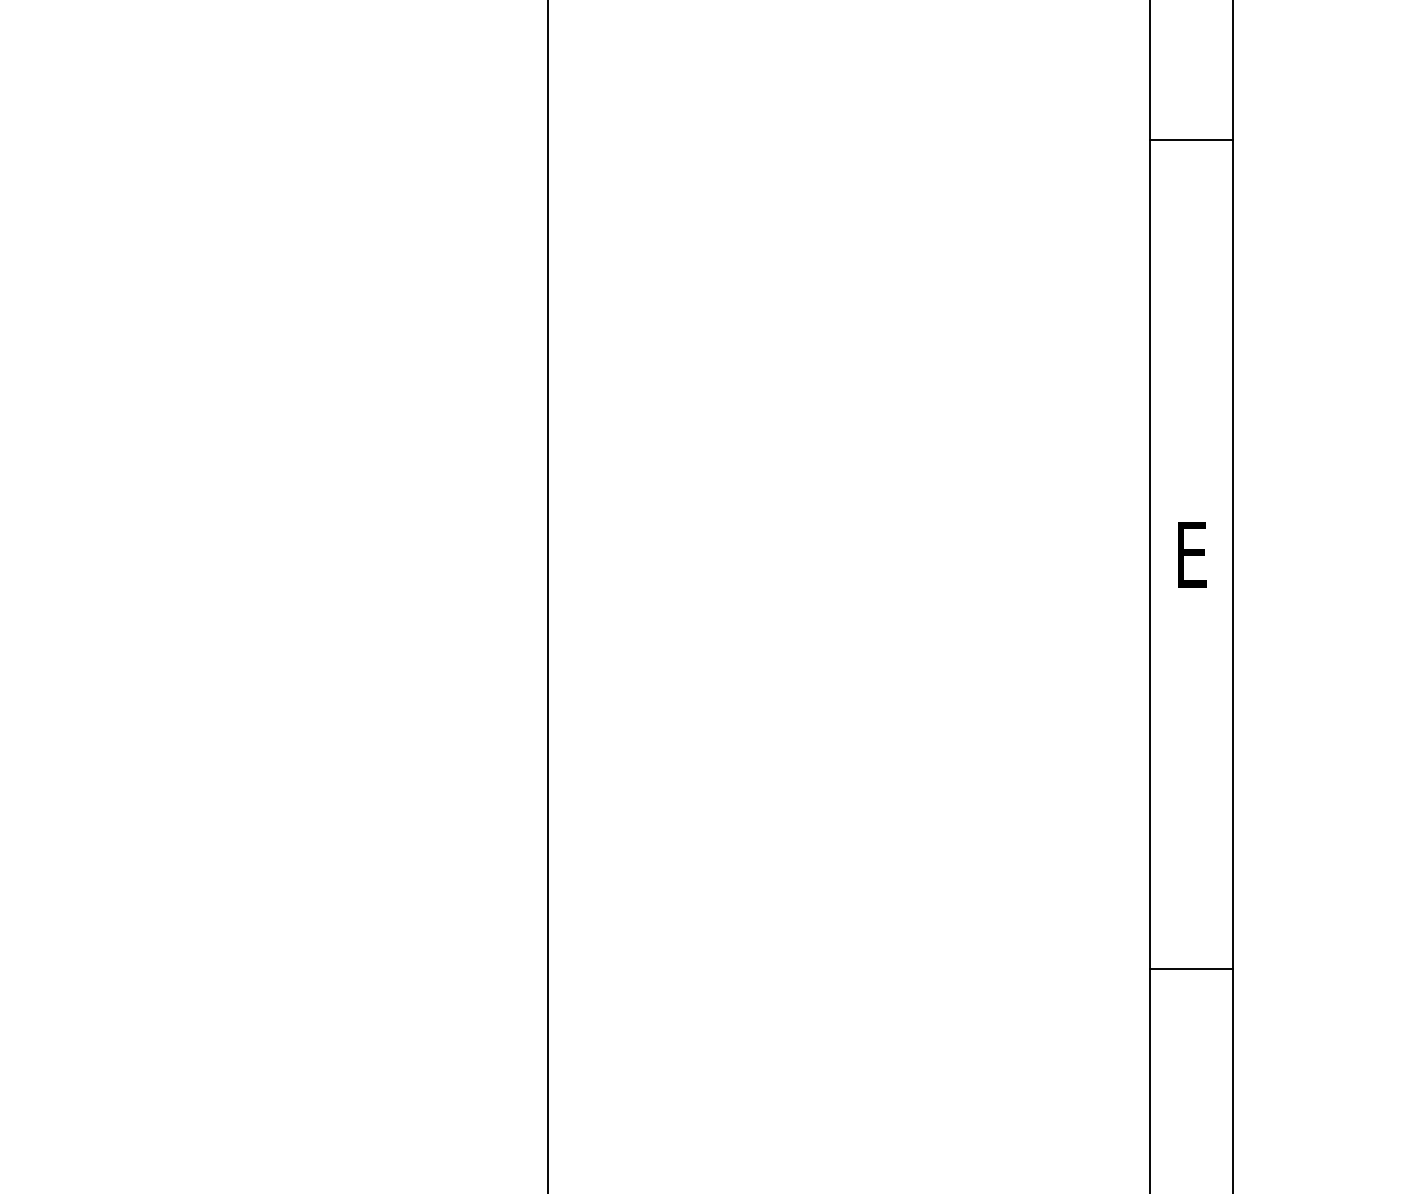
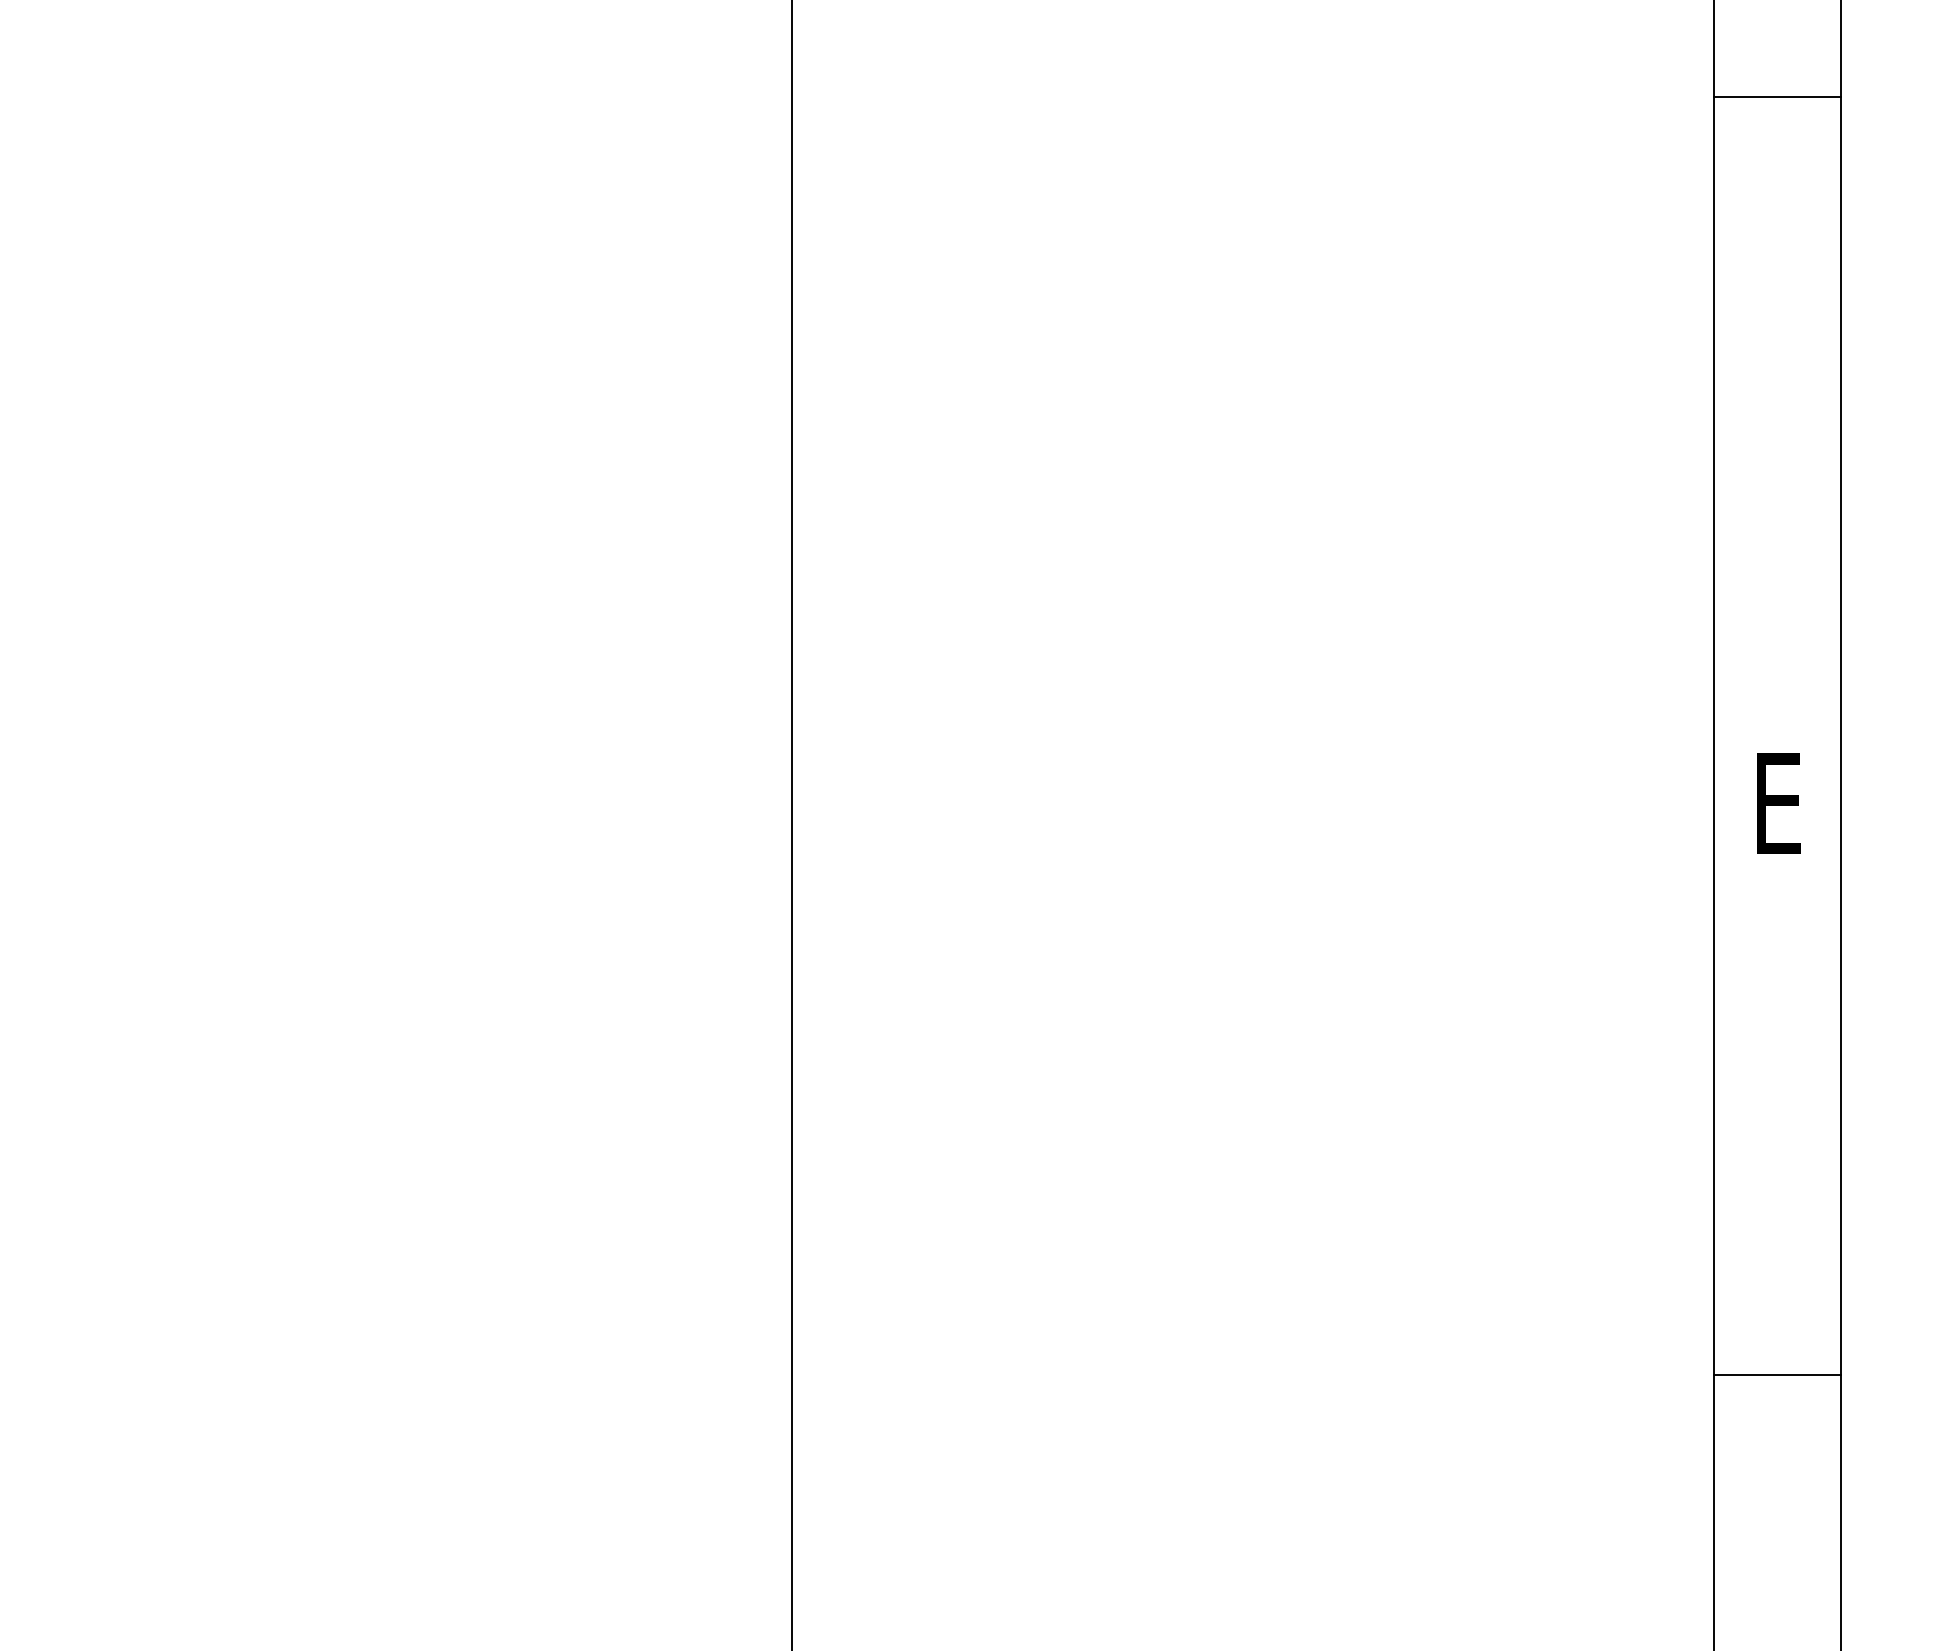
line: (1190, 139) -> (1776, 96), moved
line: (1190, 969) -> (1776, 1375), moved

